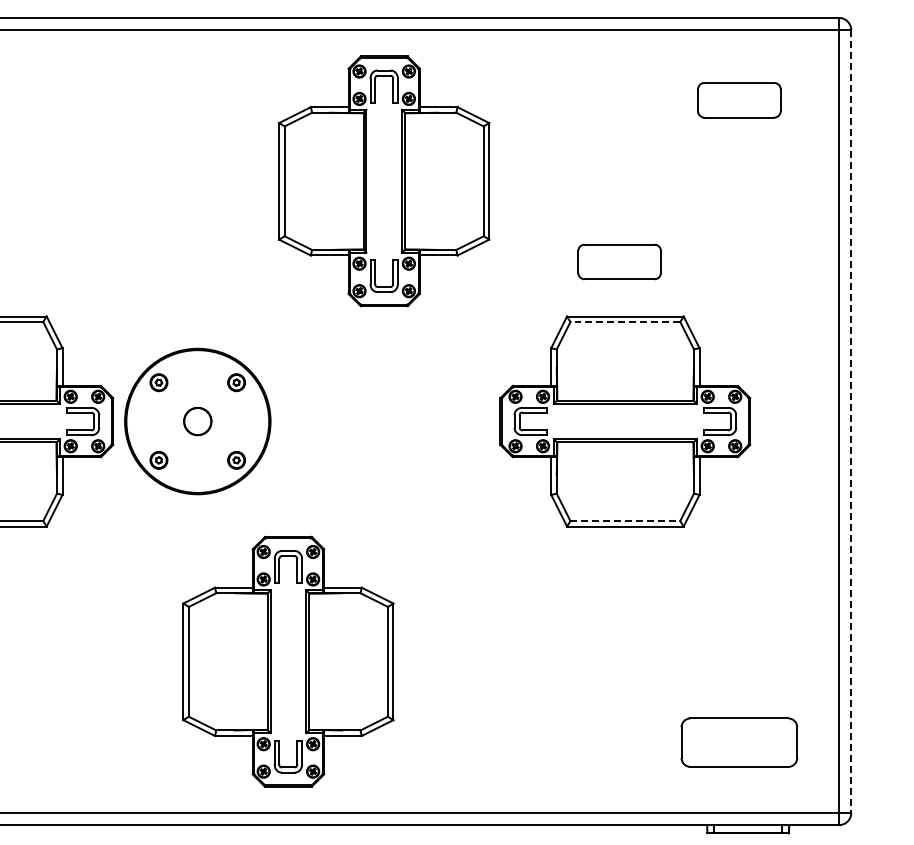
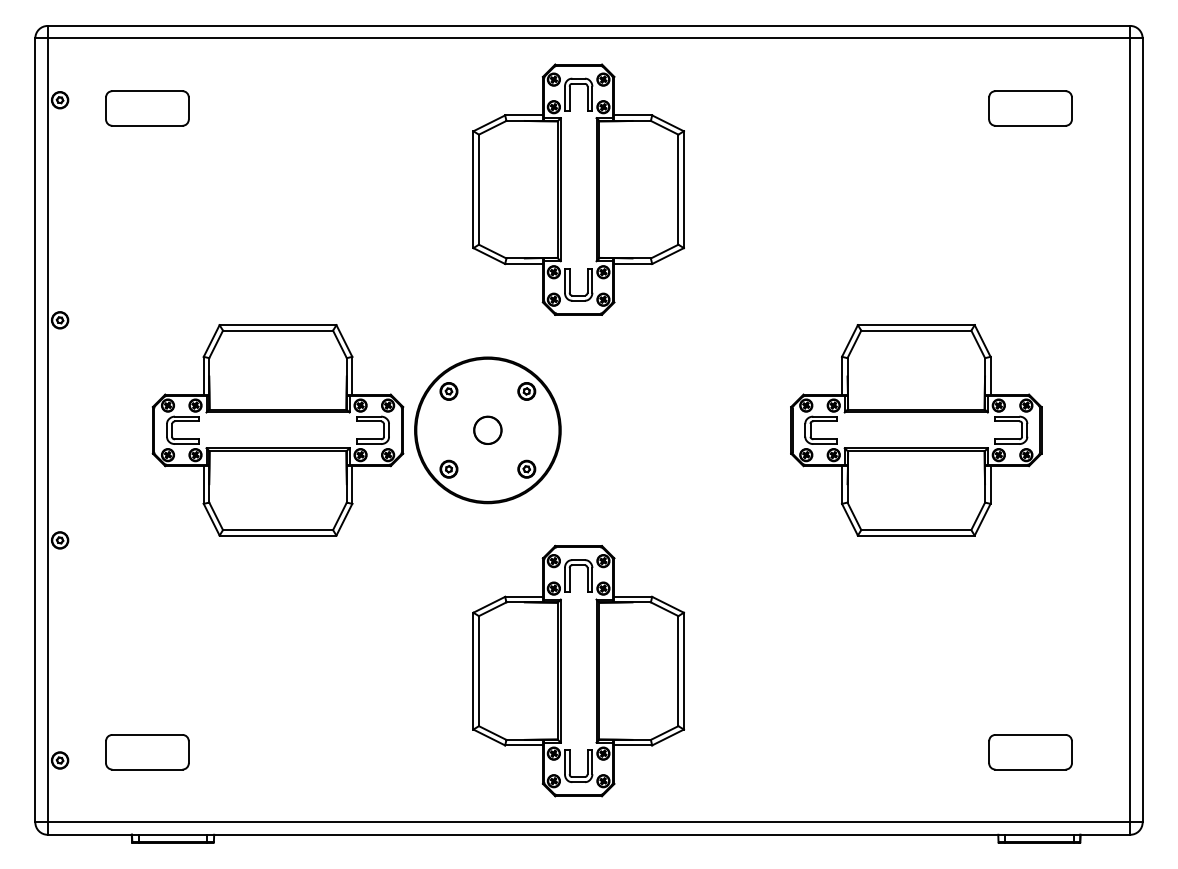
part: (384, 181) -> (578, 189), moved
part: (619, 261) -> (910, 270), removed
line: (624, 321) -> (915, 330), dashed -> solid
line: (851, 421) -> (1142, 430), dashed -> solid
line: (625, 521) -> (916, 530), dashed -> solid
part: (739, 743) -> (1030, 752), size x0.71

